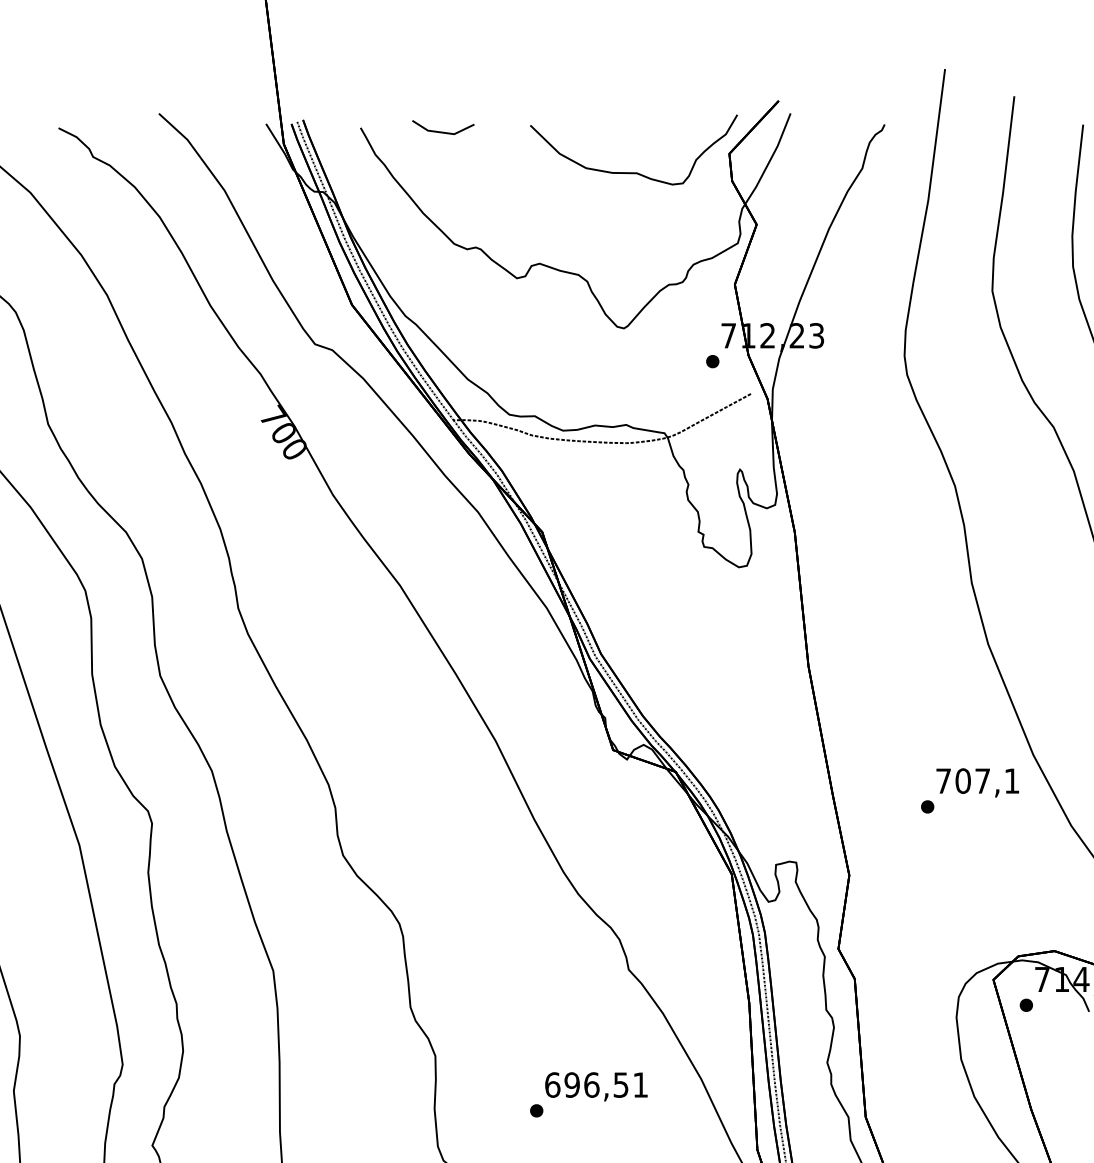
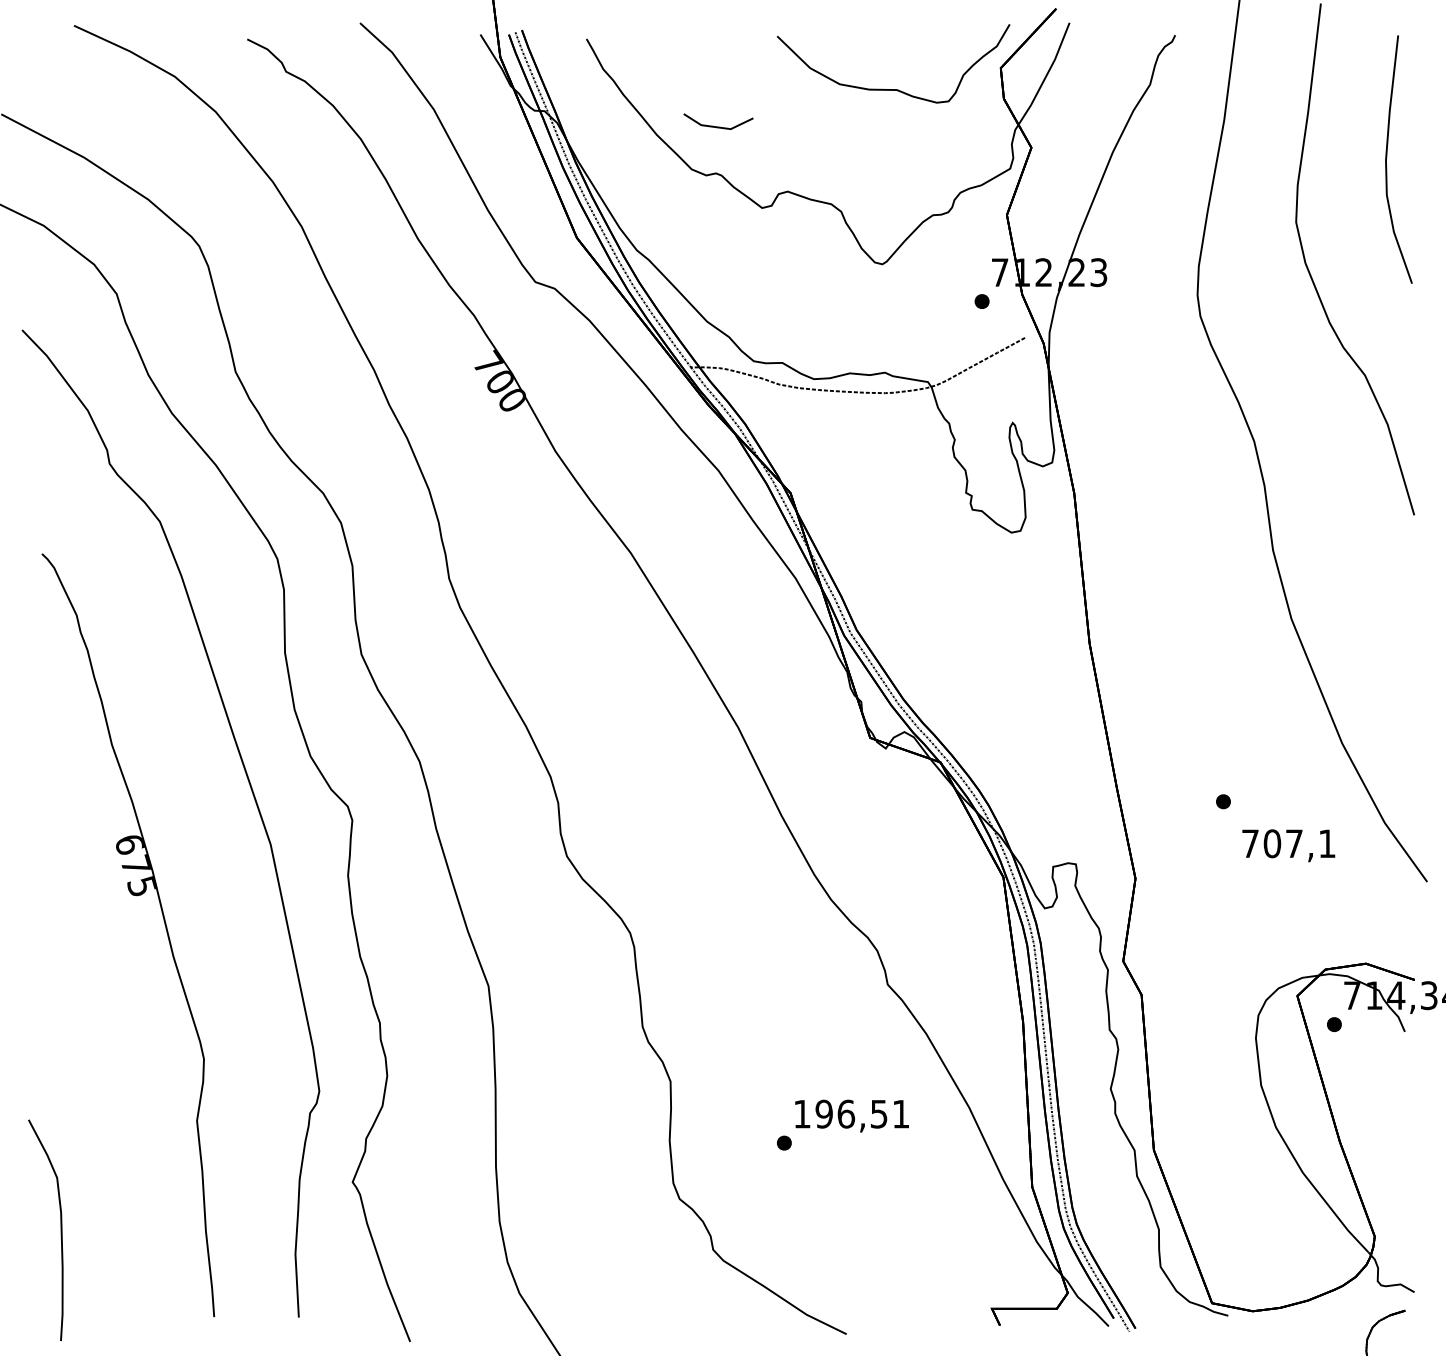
line: (443, 131) -> (718, 126), moved
text: (977, 782) -> (1288, 845), moved
text: (552, 1084) -> (802, 1113), 696,51 -> 196,51

